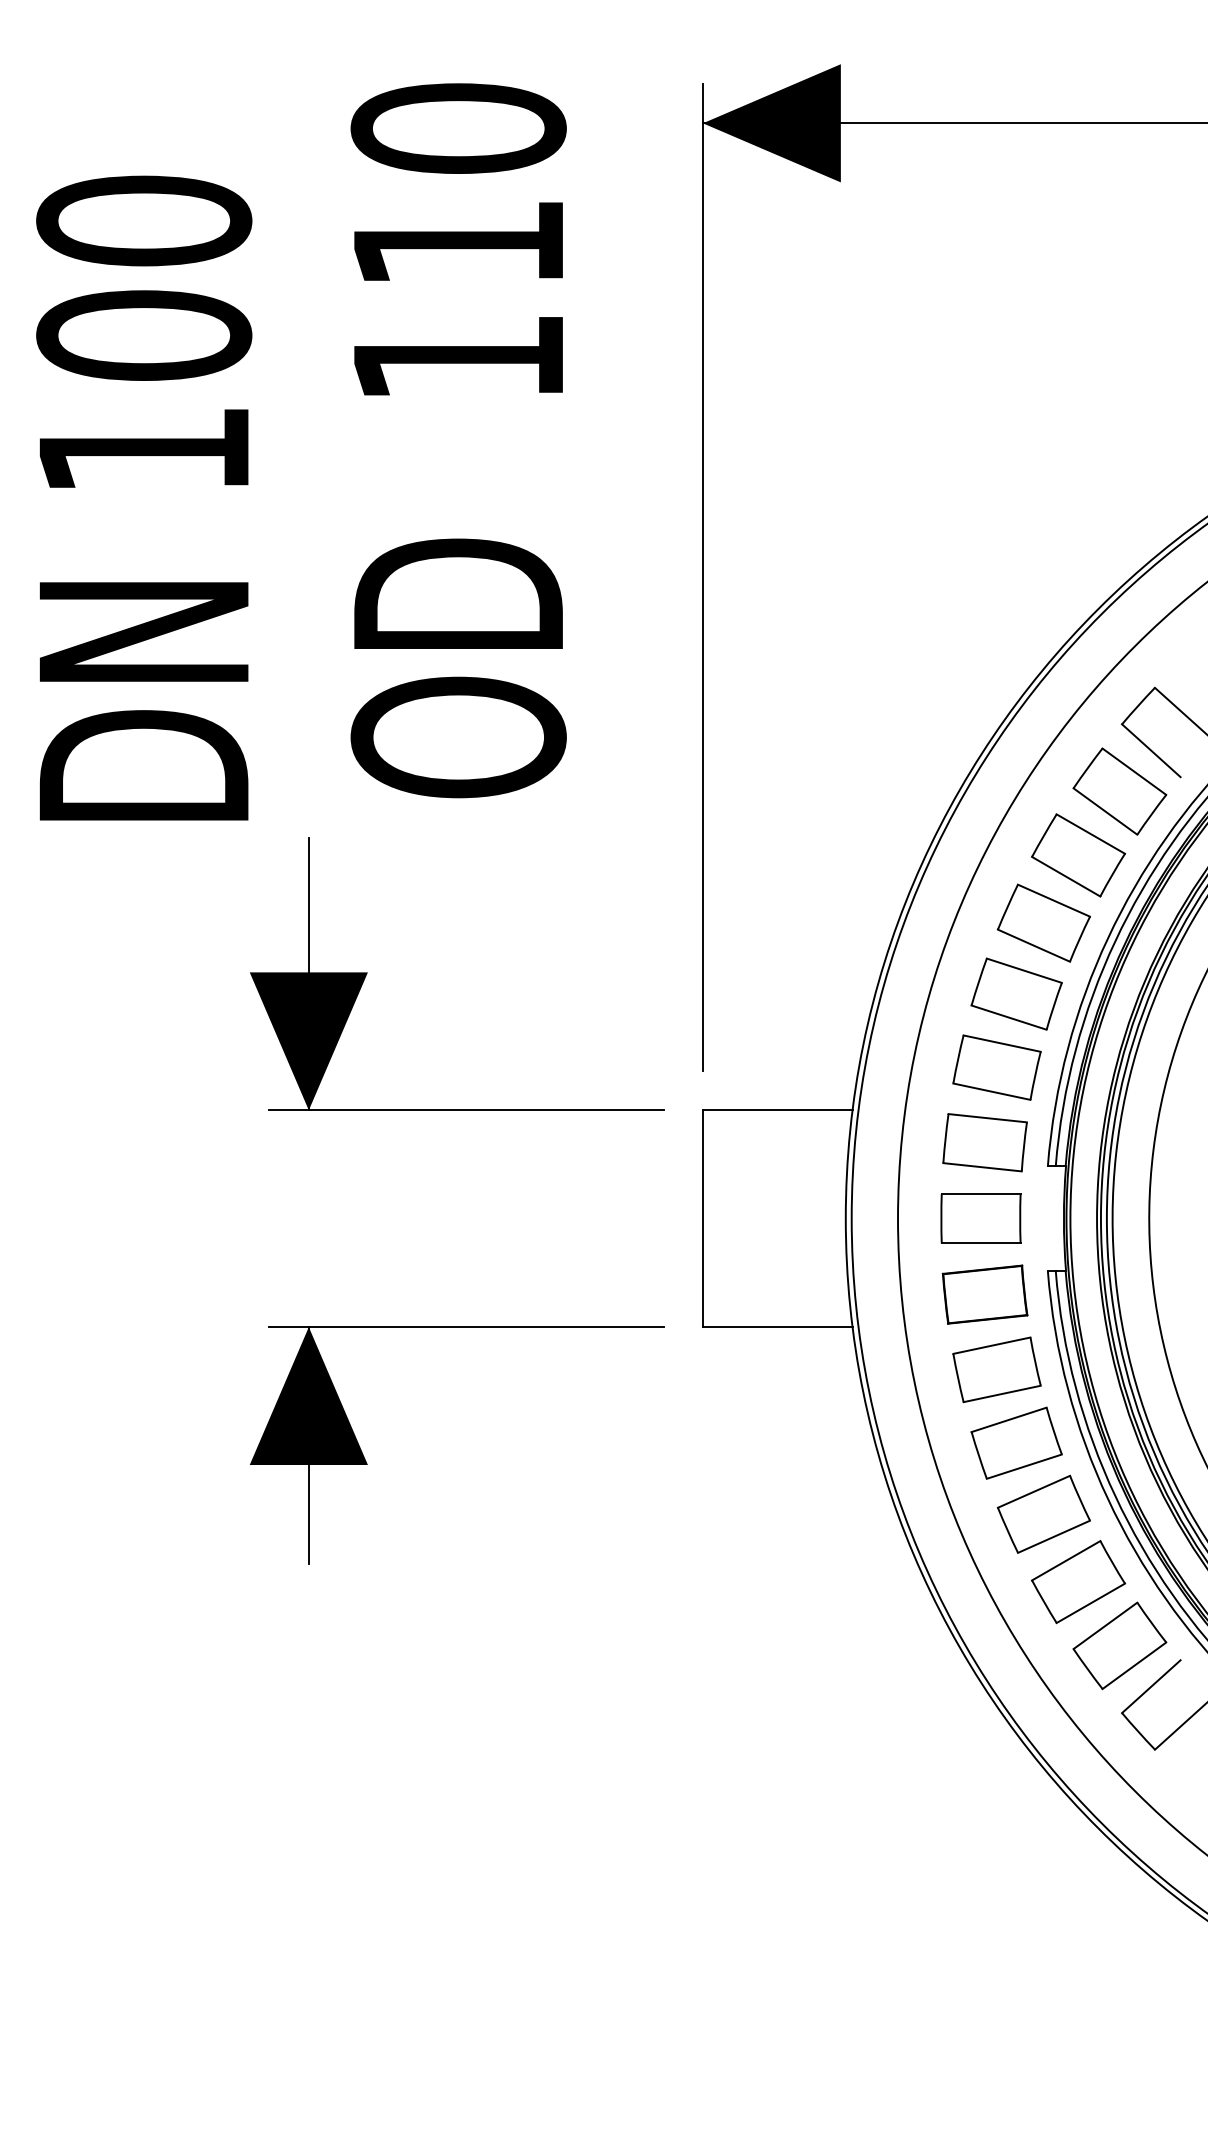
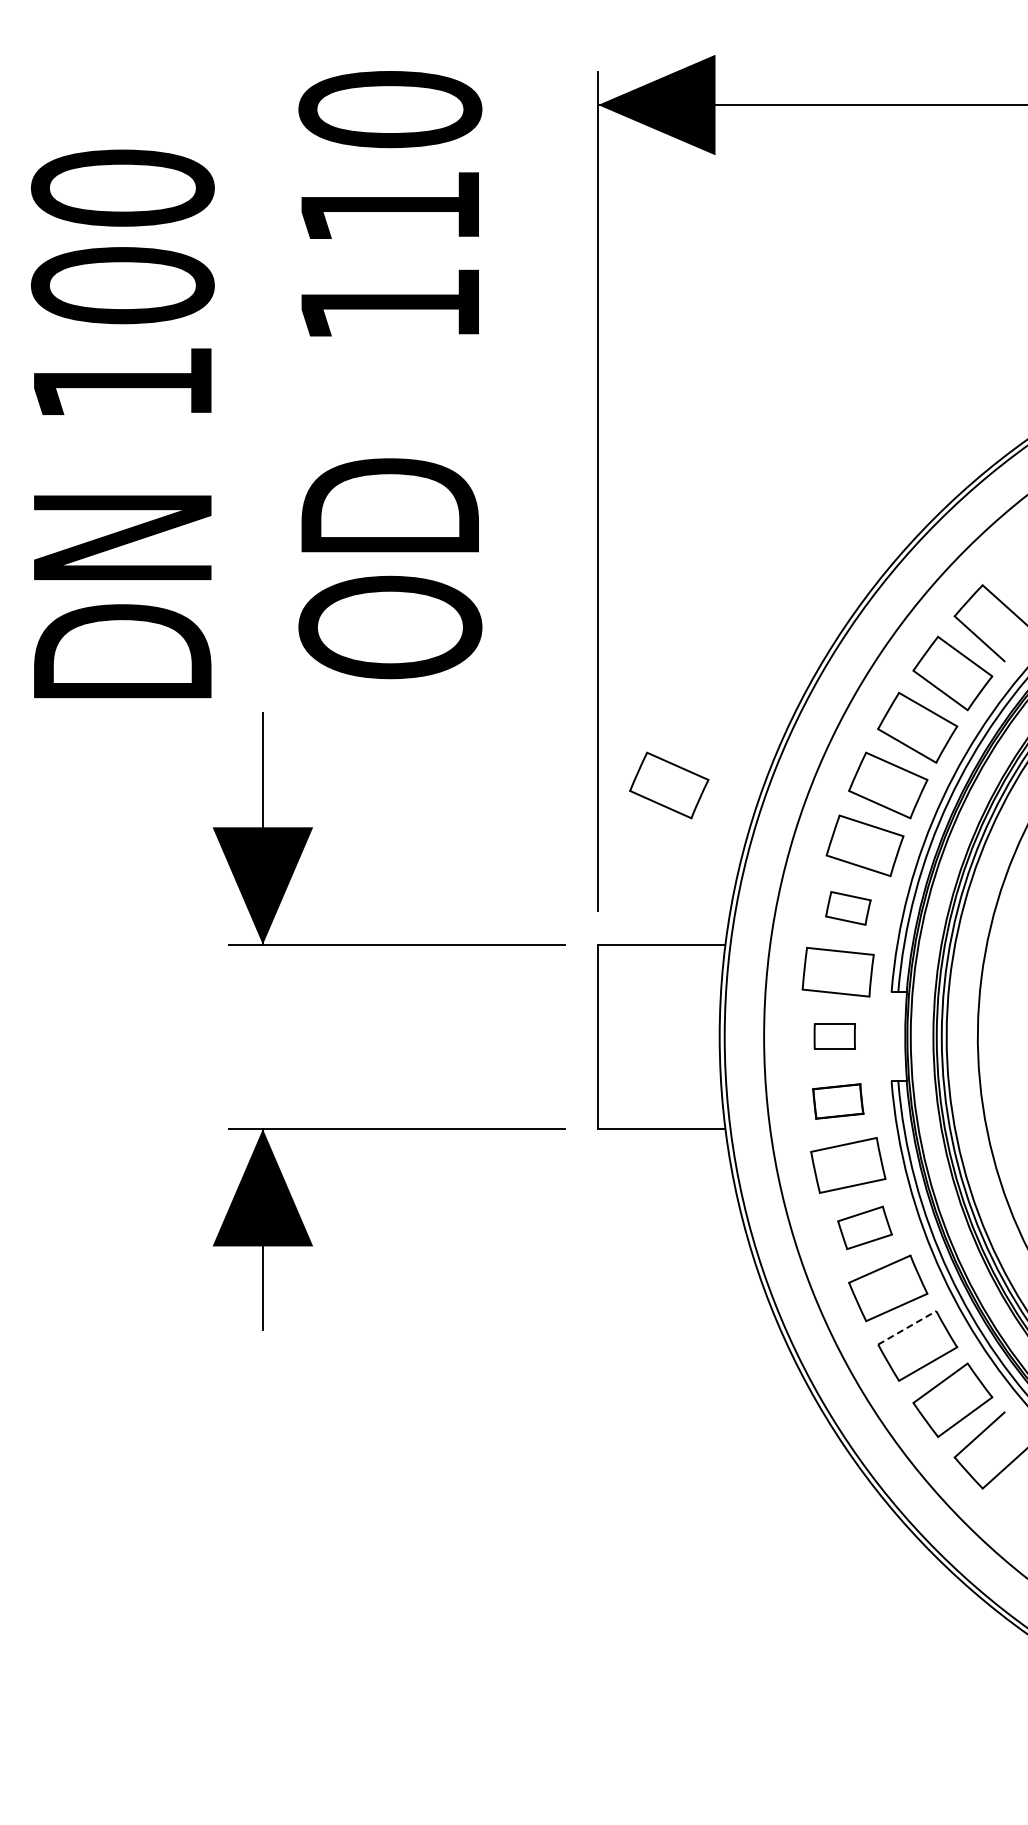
part: (786, 923) -> (669, 785), added
part: (997, 1067) -> (848, 908), size x0.6
part: (980, 1218) -> (834, 1036), size x0.6
part: (985, 1294) -> (838, 1101), size x0.7
part: (1016, 1442) -> (864, 1227), size x0.7
line: (1066, 1560) -> (907, 1327), solid -> dashed

